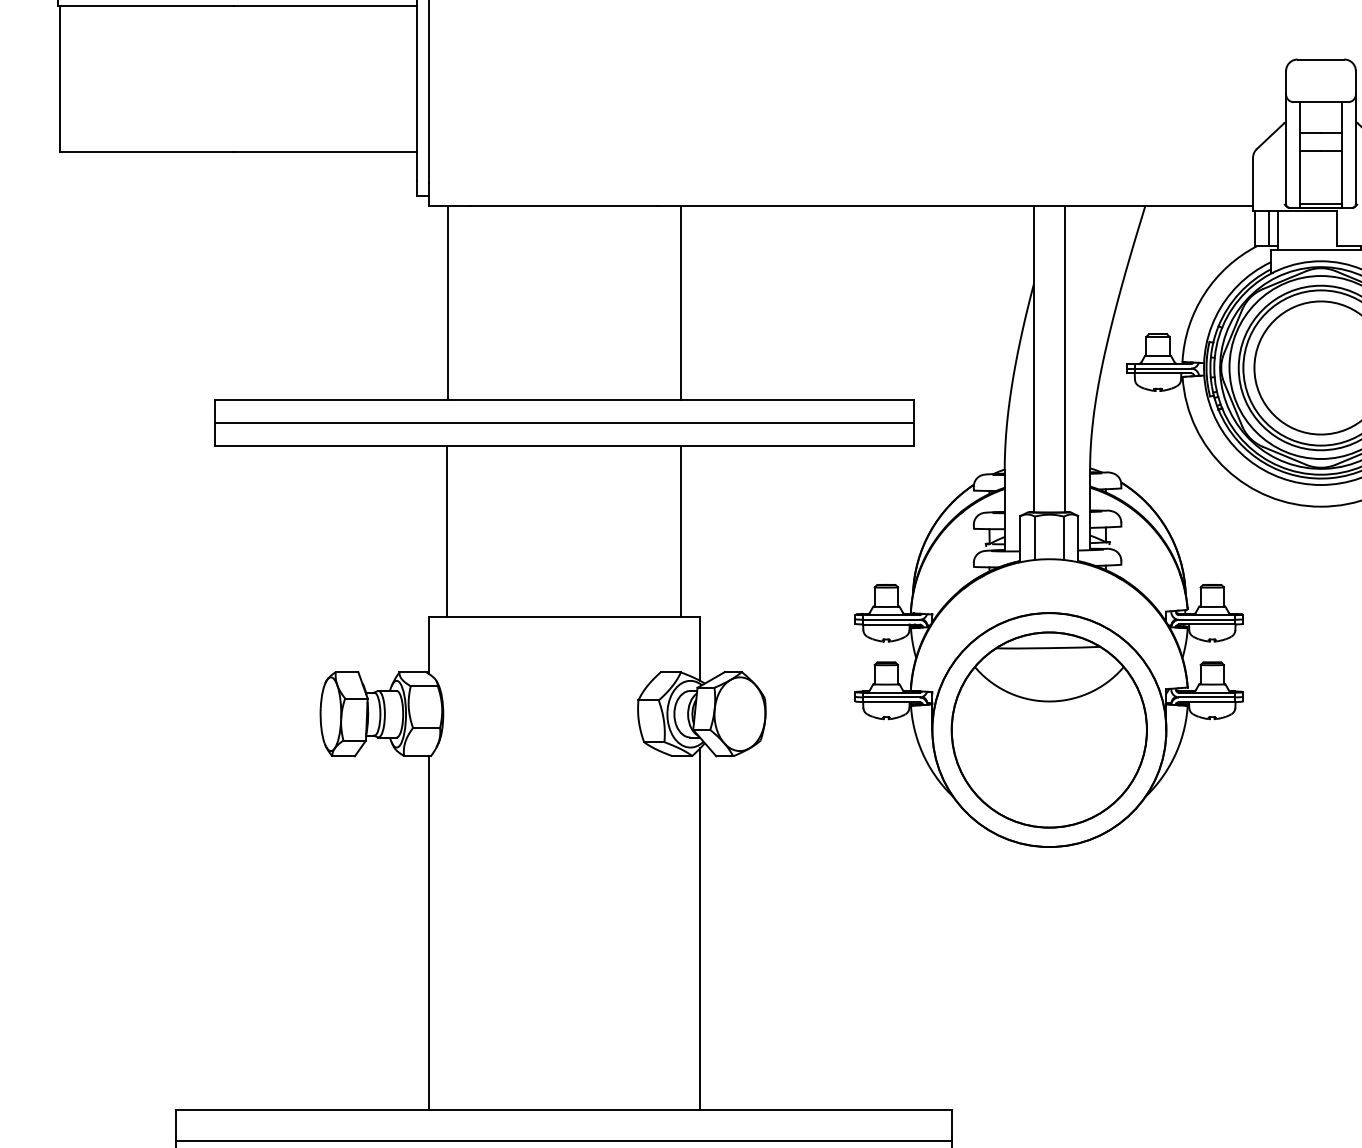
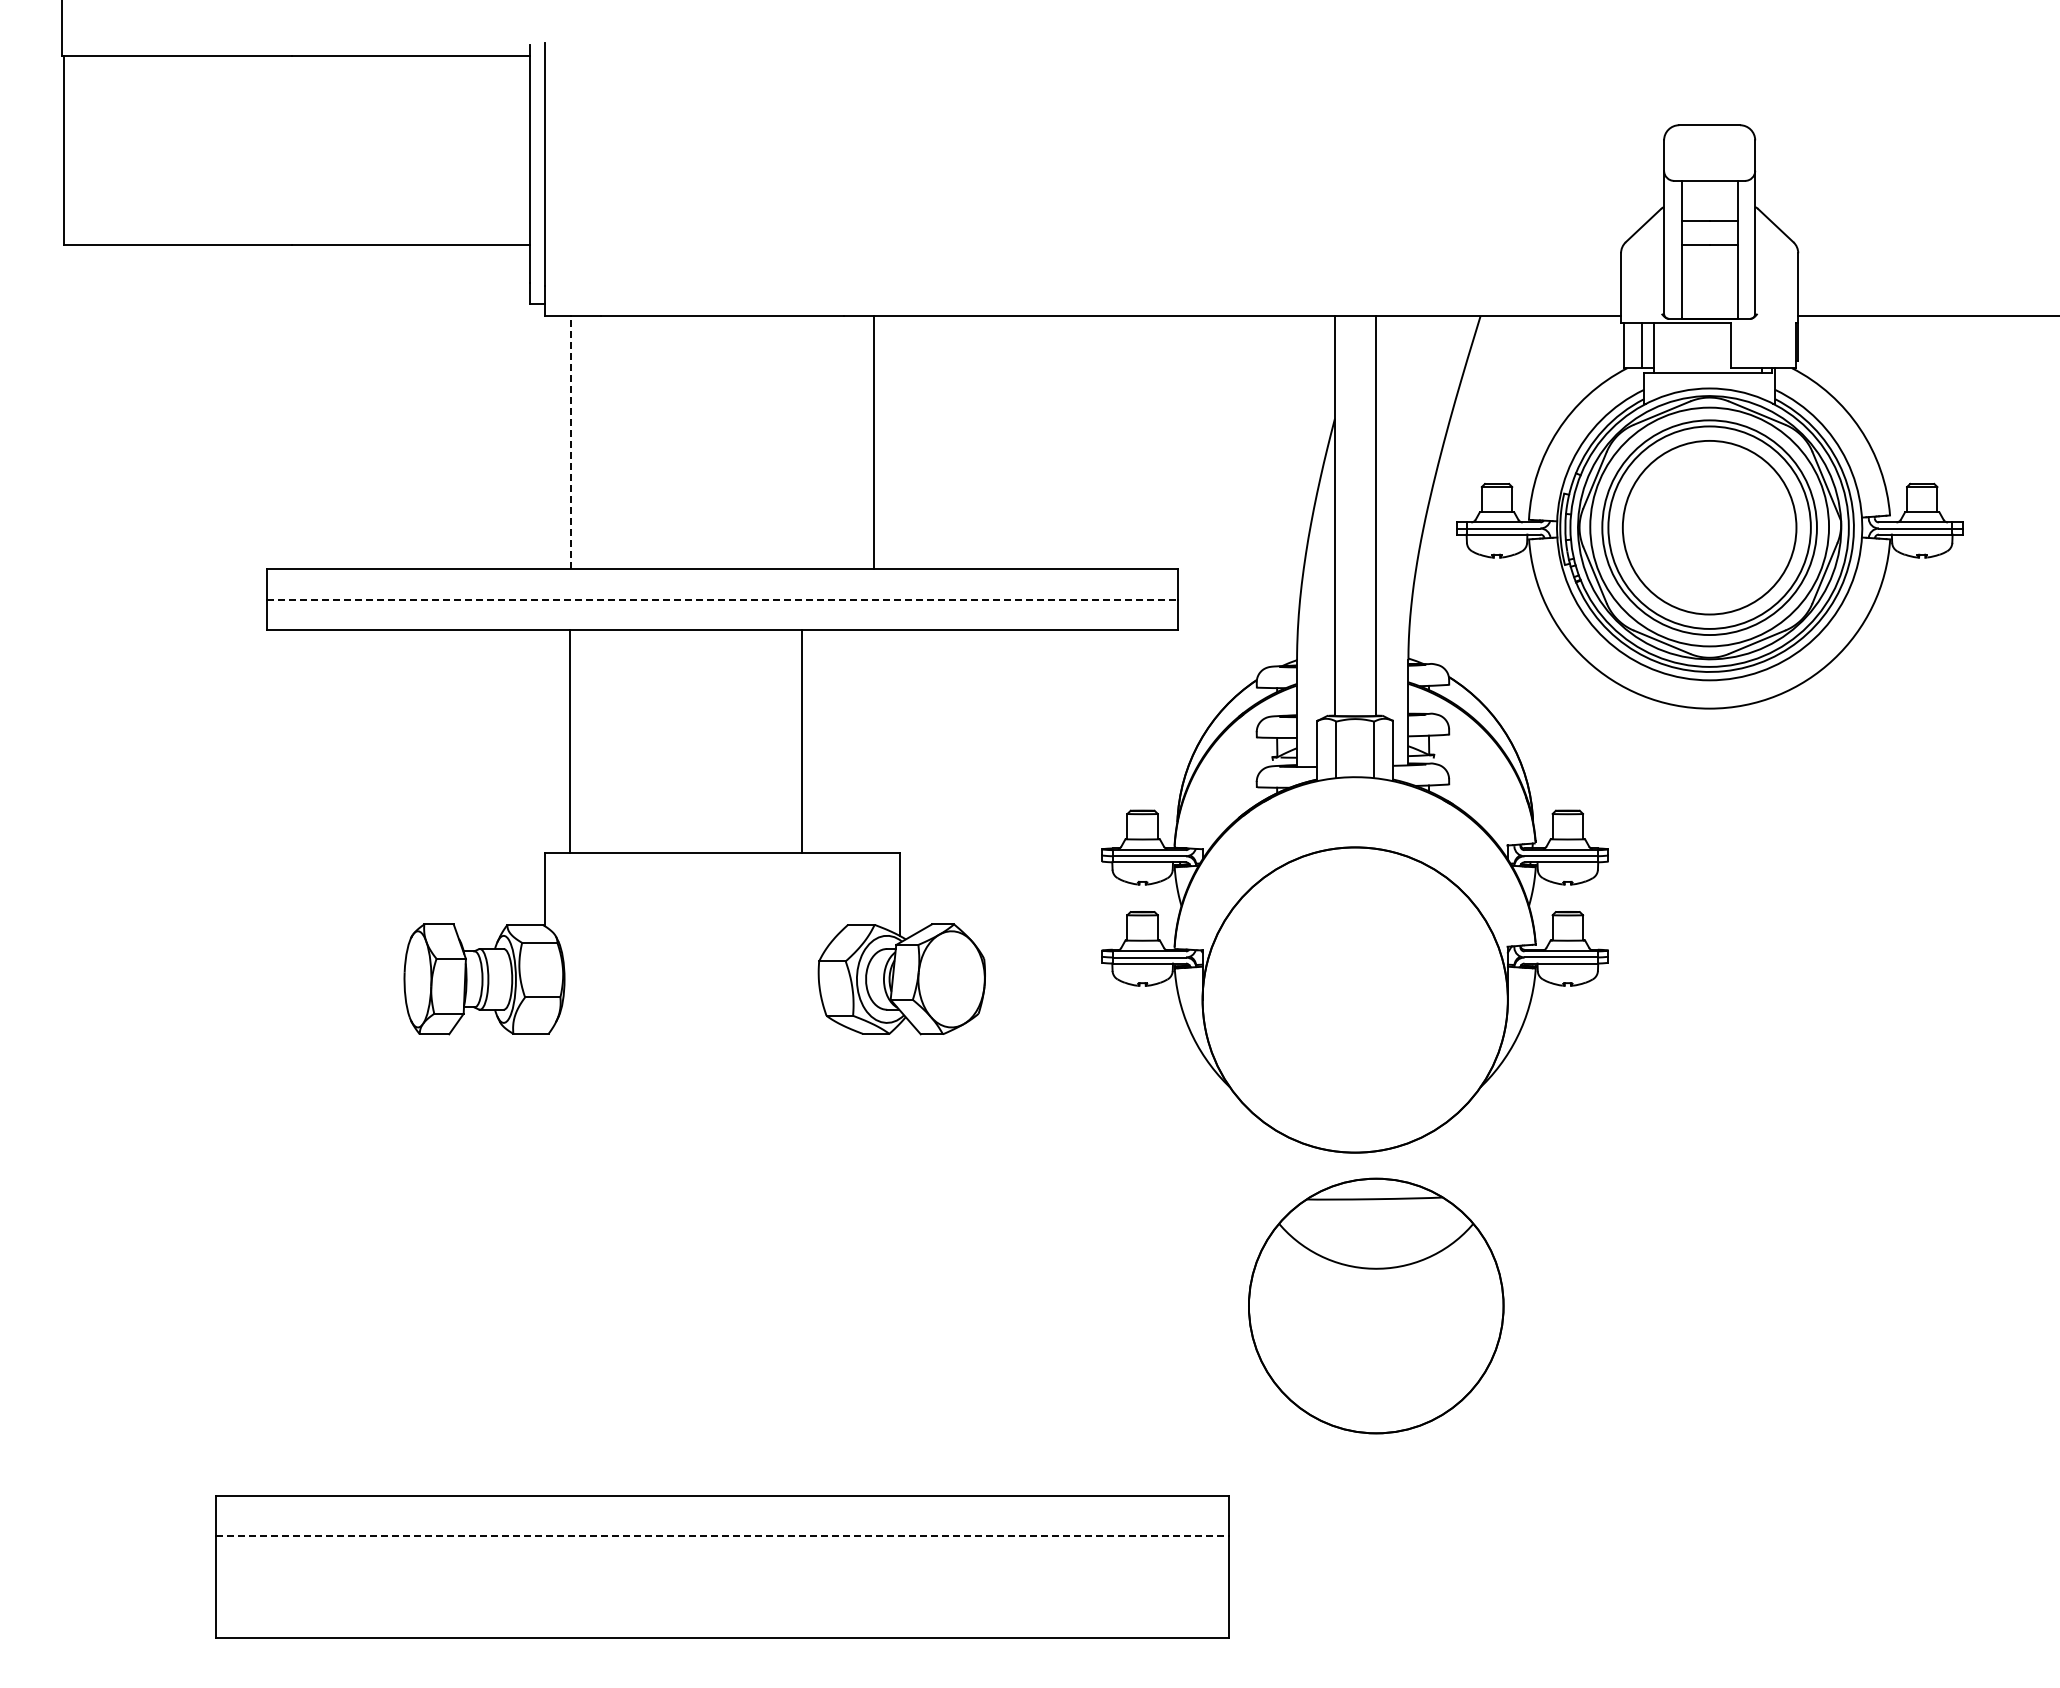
line: (1320, 203) -> (1709, 313), removed
line: (447, 302) -> (570, 442), solid -> dashed
line: (564, 423) -> (722, 599), solid -> dashed
line: (681, 531) -> (802, 741), moved
part: (1049, 729) -> (1376, 1305), moved
line: (700, 928) -> (899, 1259), removed
line: (428, 932) -> (545, 1264), removed
line: (564, 1141) -> (722, 1536), solid -> dashed

